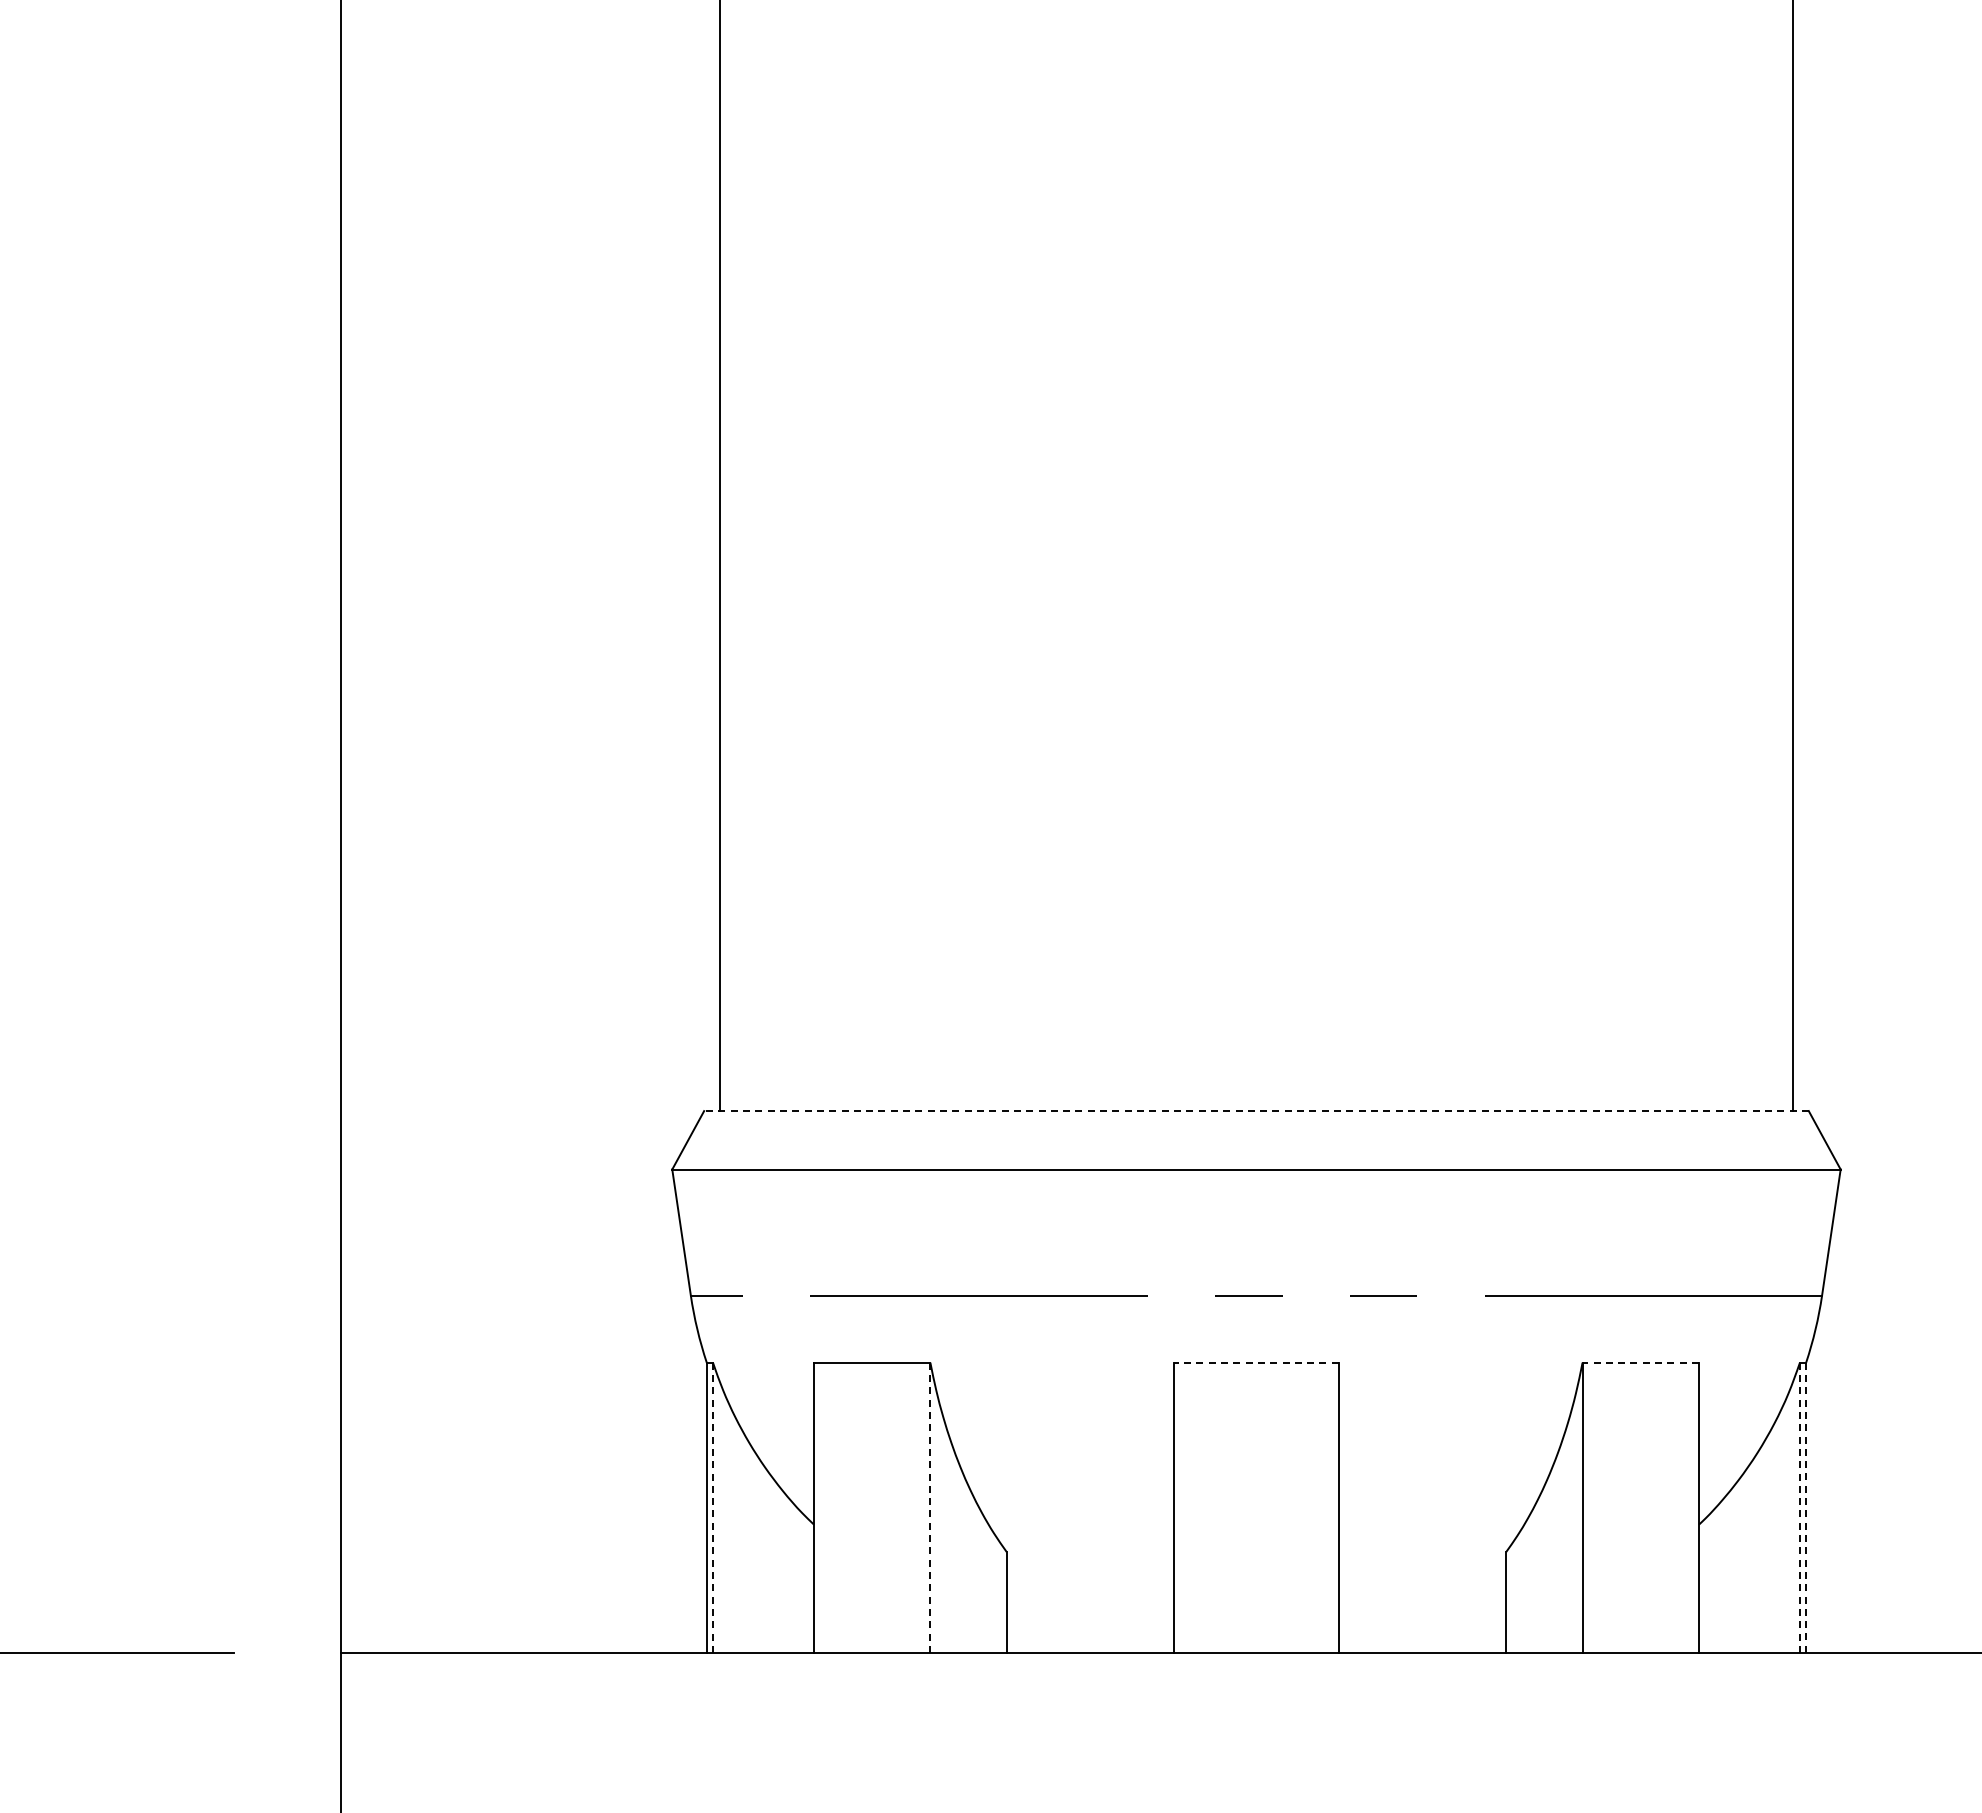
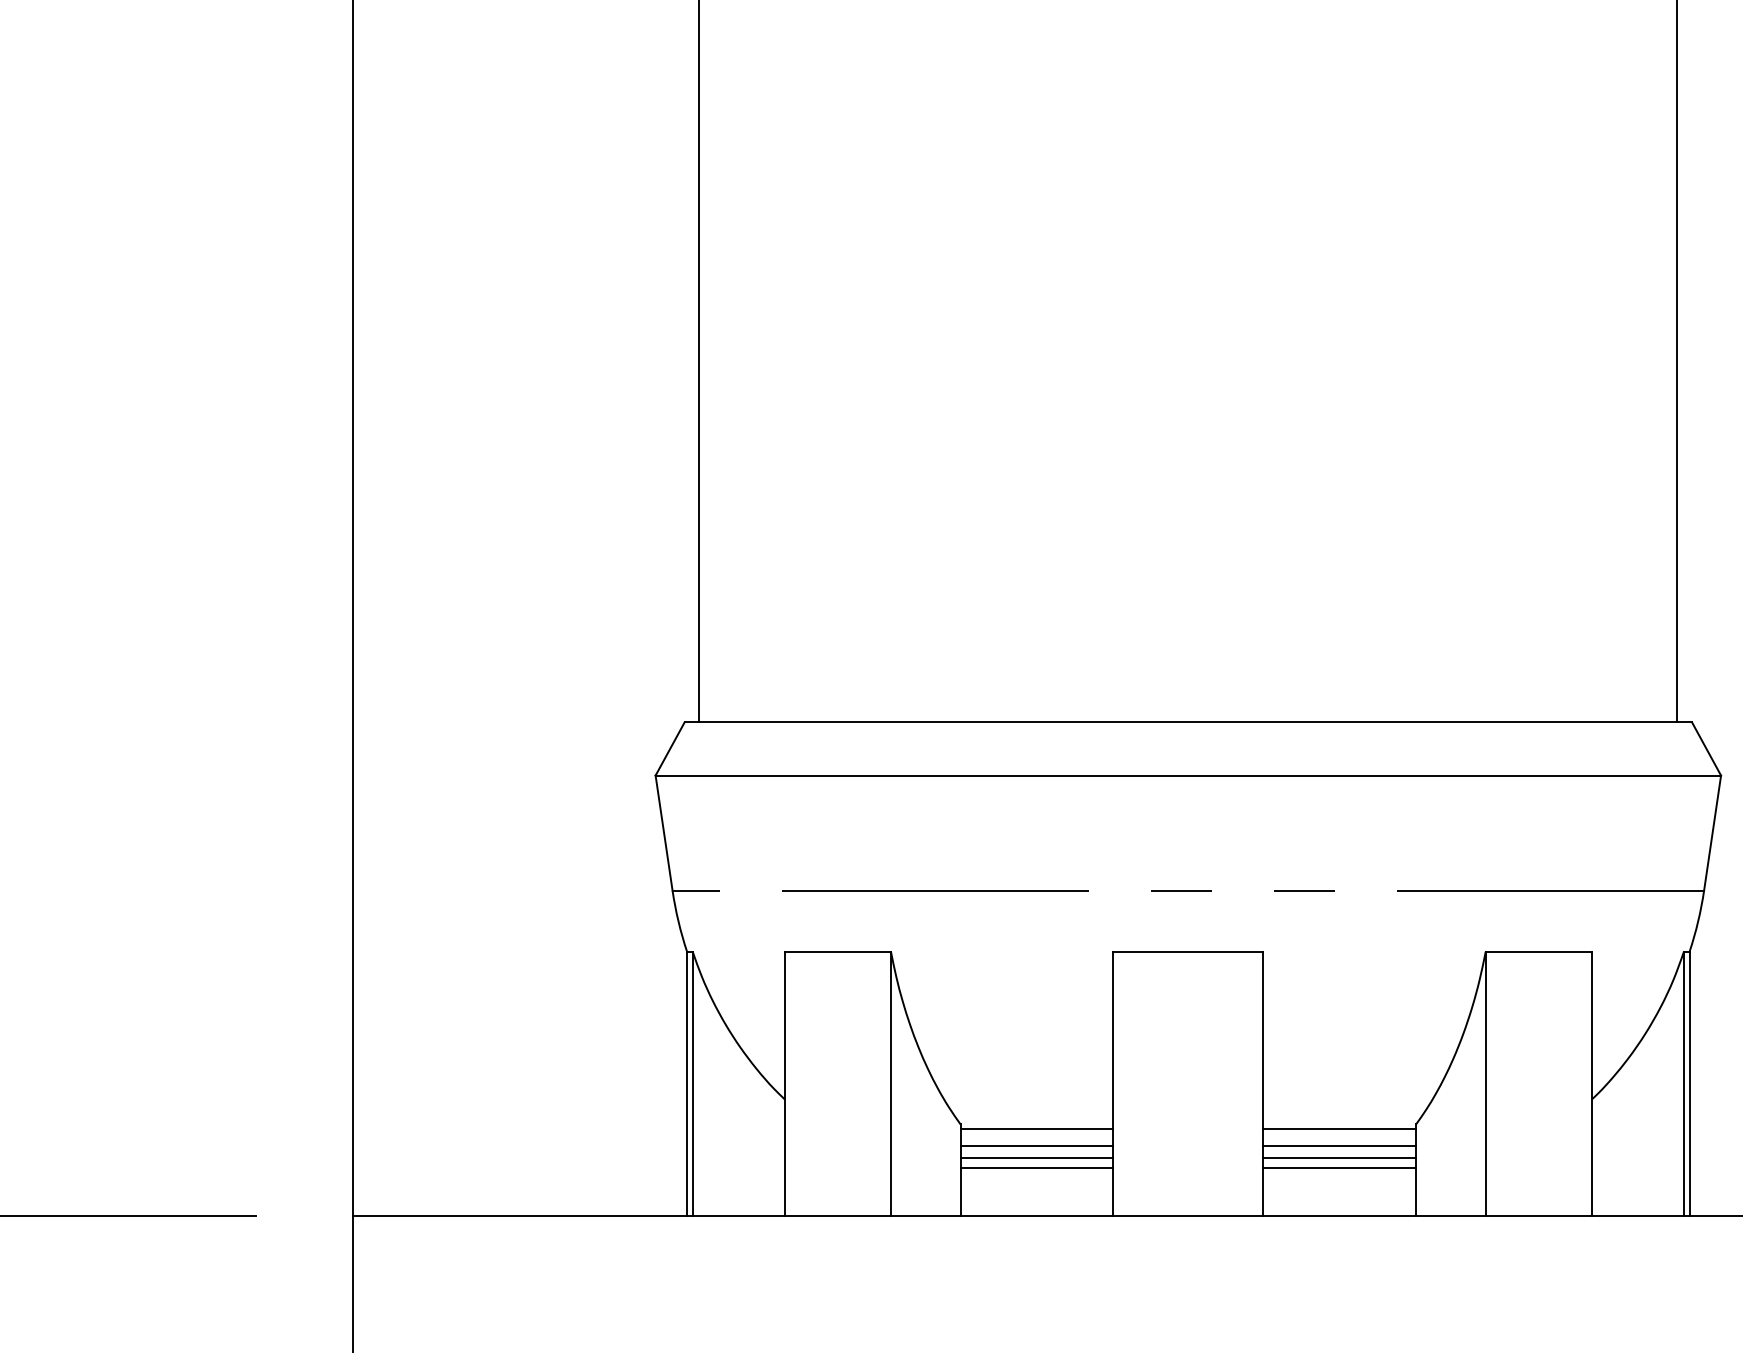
line: (1255, 1111) -> (1187, 722), dashed -> solid
line: (1255, 1362) -> (1187, 951), dashed -> solid
line: (1640, 1362) -> (1538, 951), dashed -> solid
line: (1806, 1507) -> (1689, 1083), dashed -> solid
line: (713, 1508) -> (693, 1084), dashed -> solid
line: (930, 1508) -> (891, 1084), dashed -> solid
line: (1799, 1508) -> (1683, 1084), dashed -> solid
line: (1090, 1557) -> (1036, 1129), added
line: (1422, 1557) -> (1339, 1129), added
line: (1090, 1575) -> (1036, 1145), added
line: (1422, 1575) -> (1339, 1145), added
line: (1090, 1589) -> (1036, 1158), added
line: (1422, 1589) -> (1339, 1158), added
line: (1090, 1599) -> (1036, 1167), added
line: (1422, 1599) -> (1339, 1167), added

